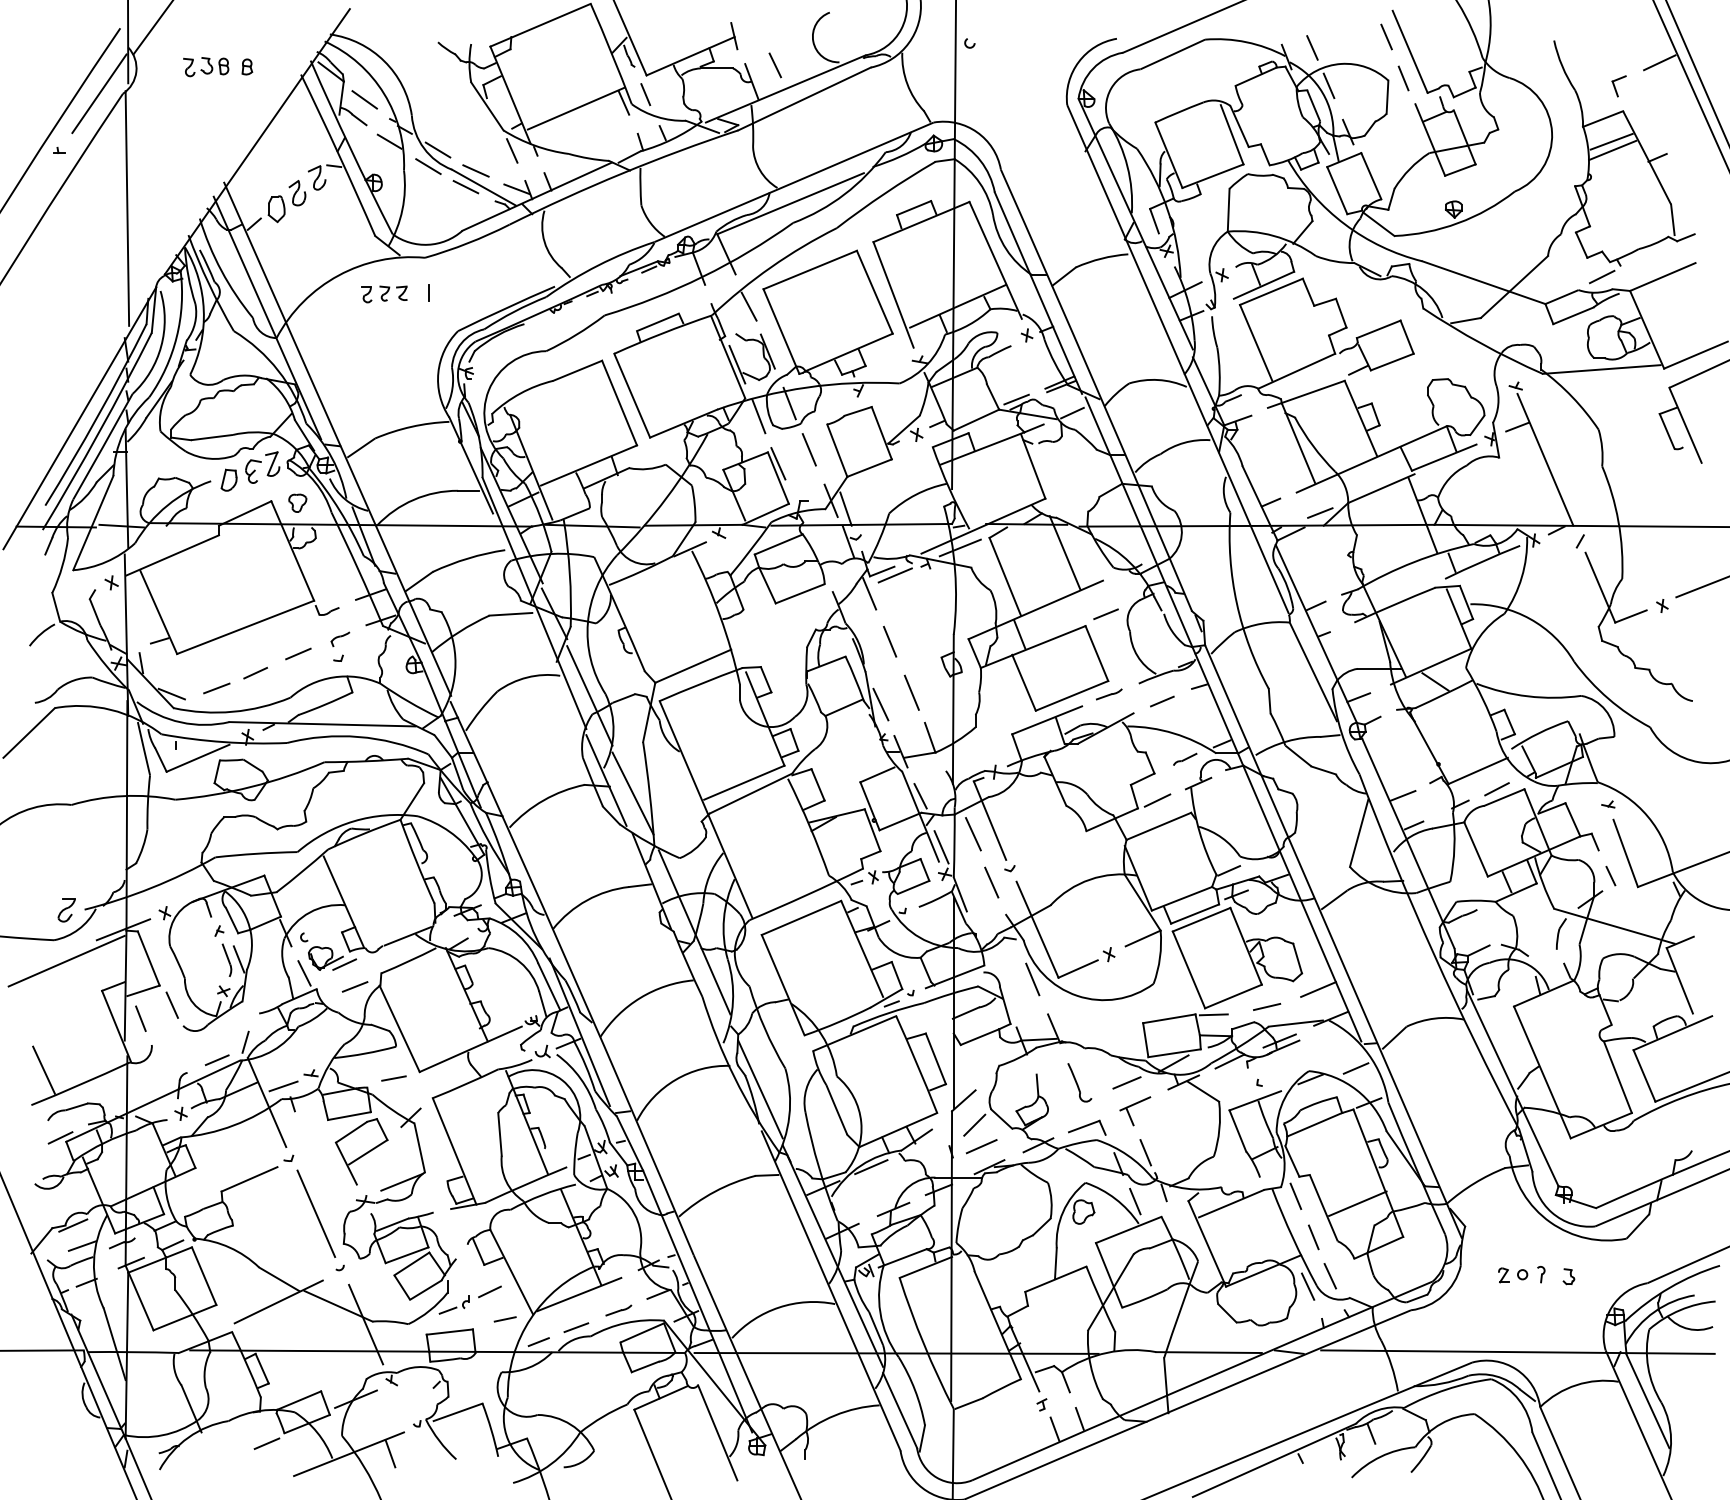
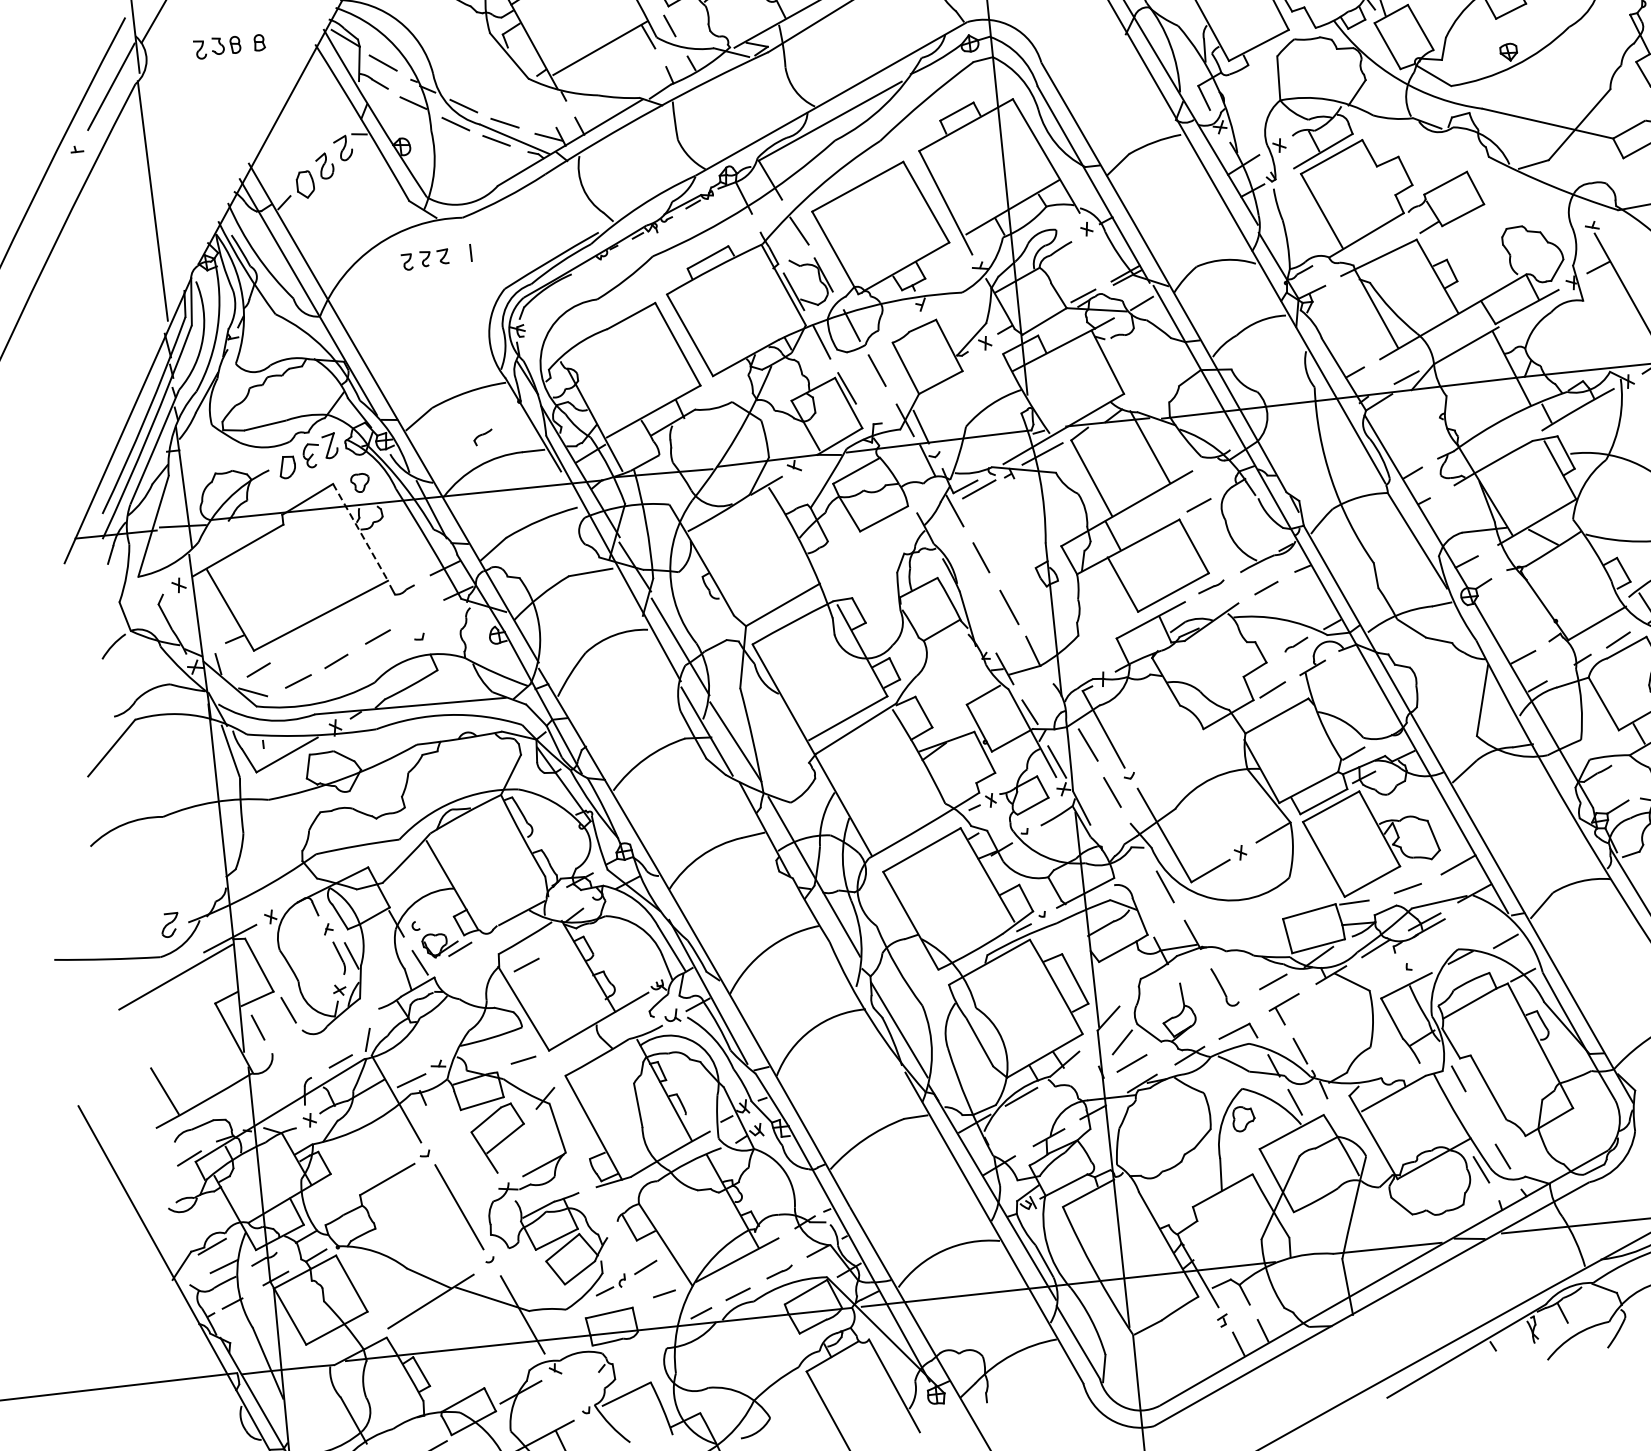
line: (511, 150) -> (538, 98), removed
line: (292, 551) -> (360, 532), solid -> dashed
part: (340, 639) -> (483, 437), moved
line: (179, 672) -> (258, 669), added
line: (880, 704) -> (978, 622), removed
line: (354, 986) -> (525, 964), moved
line: (1357, 1203) -> (1522, 1079), removed
line: (1313, 1237) -> (1481, 1118), removed

